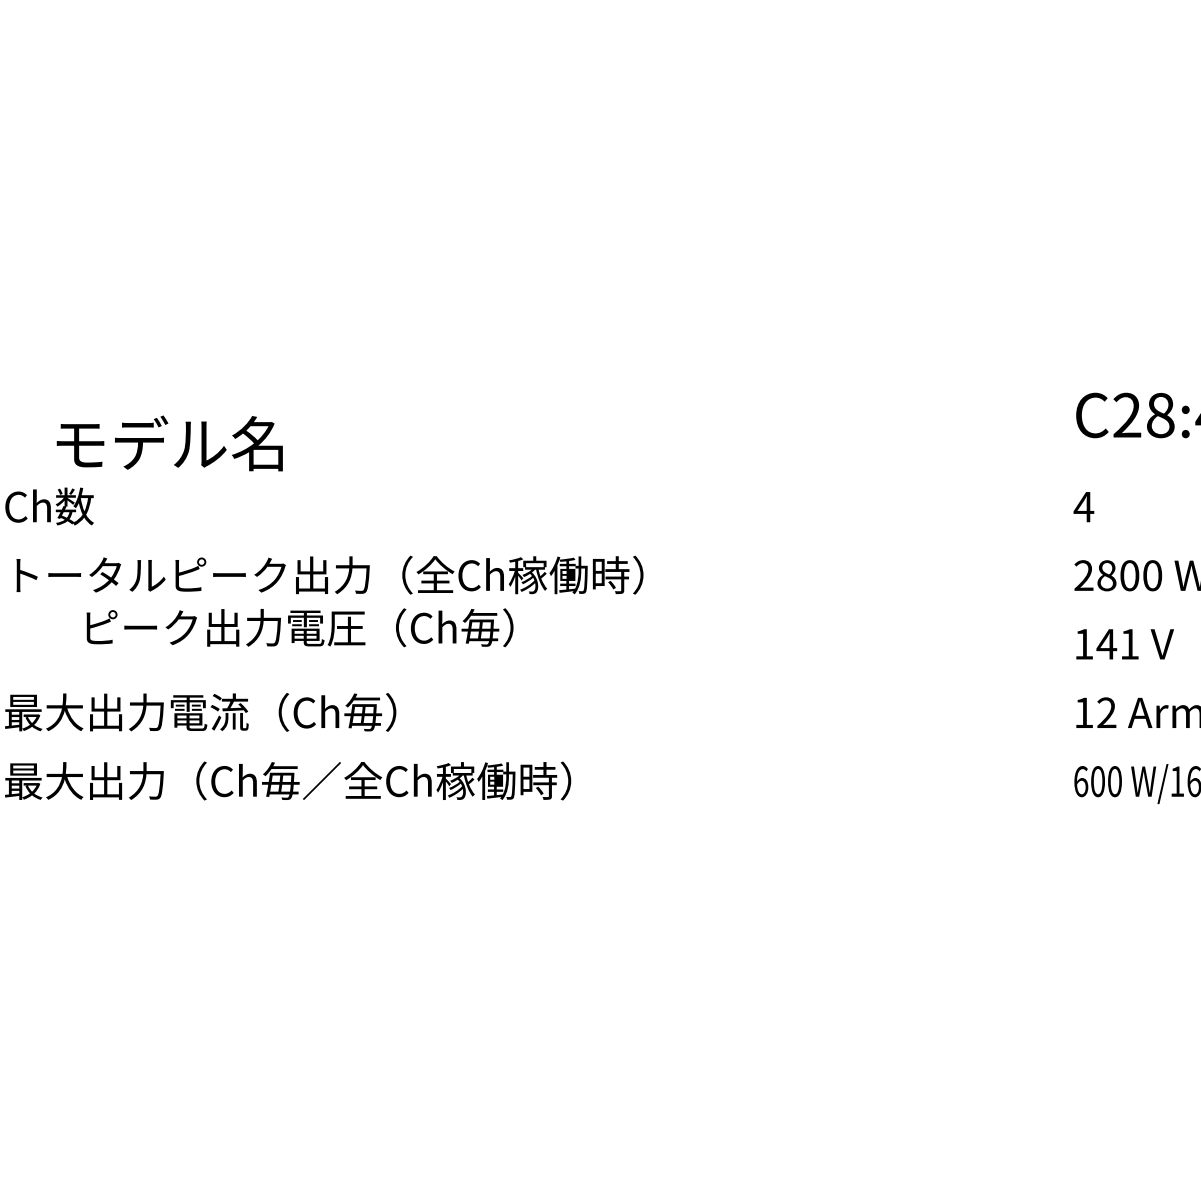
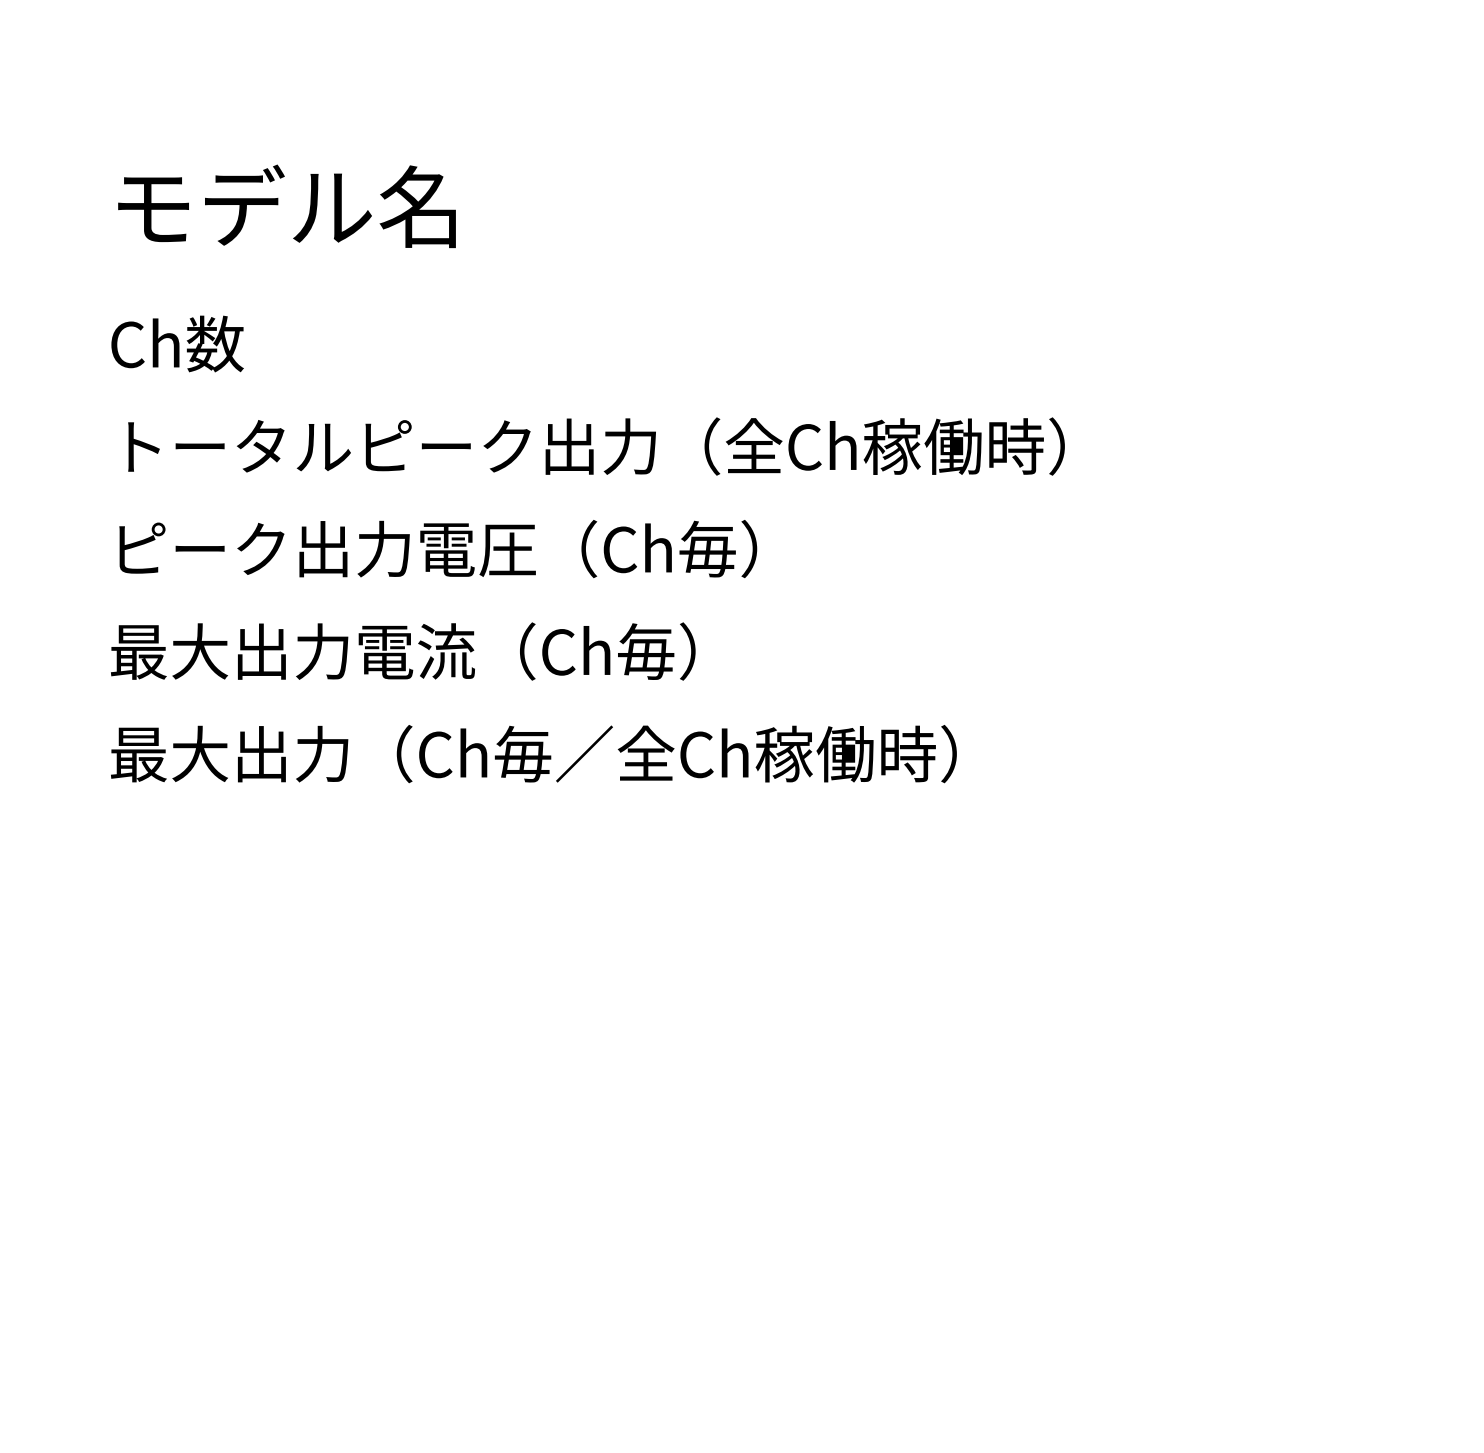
text: (169, 443) -> (286, 206), moved
text: (299, 627) -> (437, 548), moved

